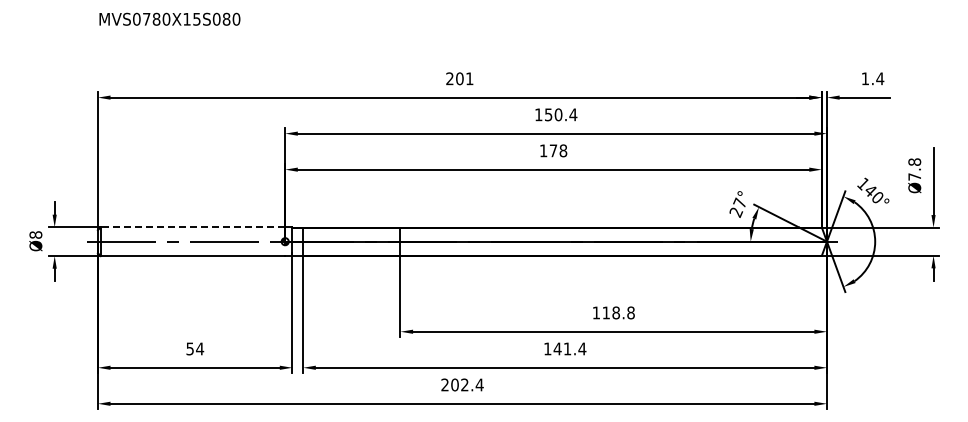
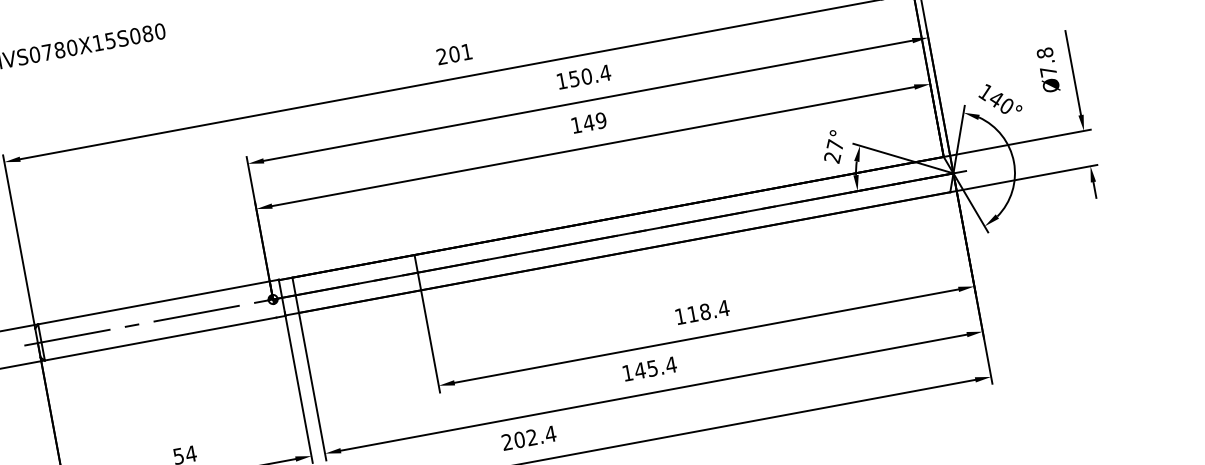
text: (558, 150) -> (595, 121), 178 -> 149
line: (192, 227) -> (153, 303), dashed -> solid
text: (630, 312) -> (723, 308), 118.8 -> 118.4
text: (567, 348) -> (652, 367), 141.4 -> 145.4

